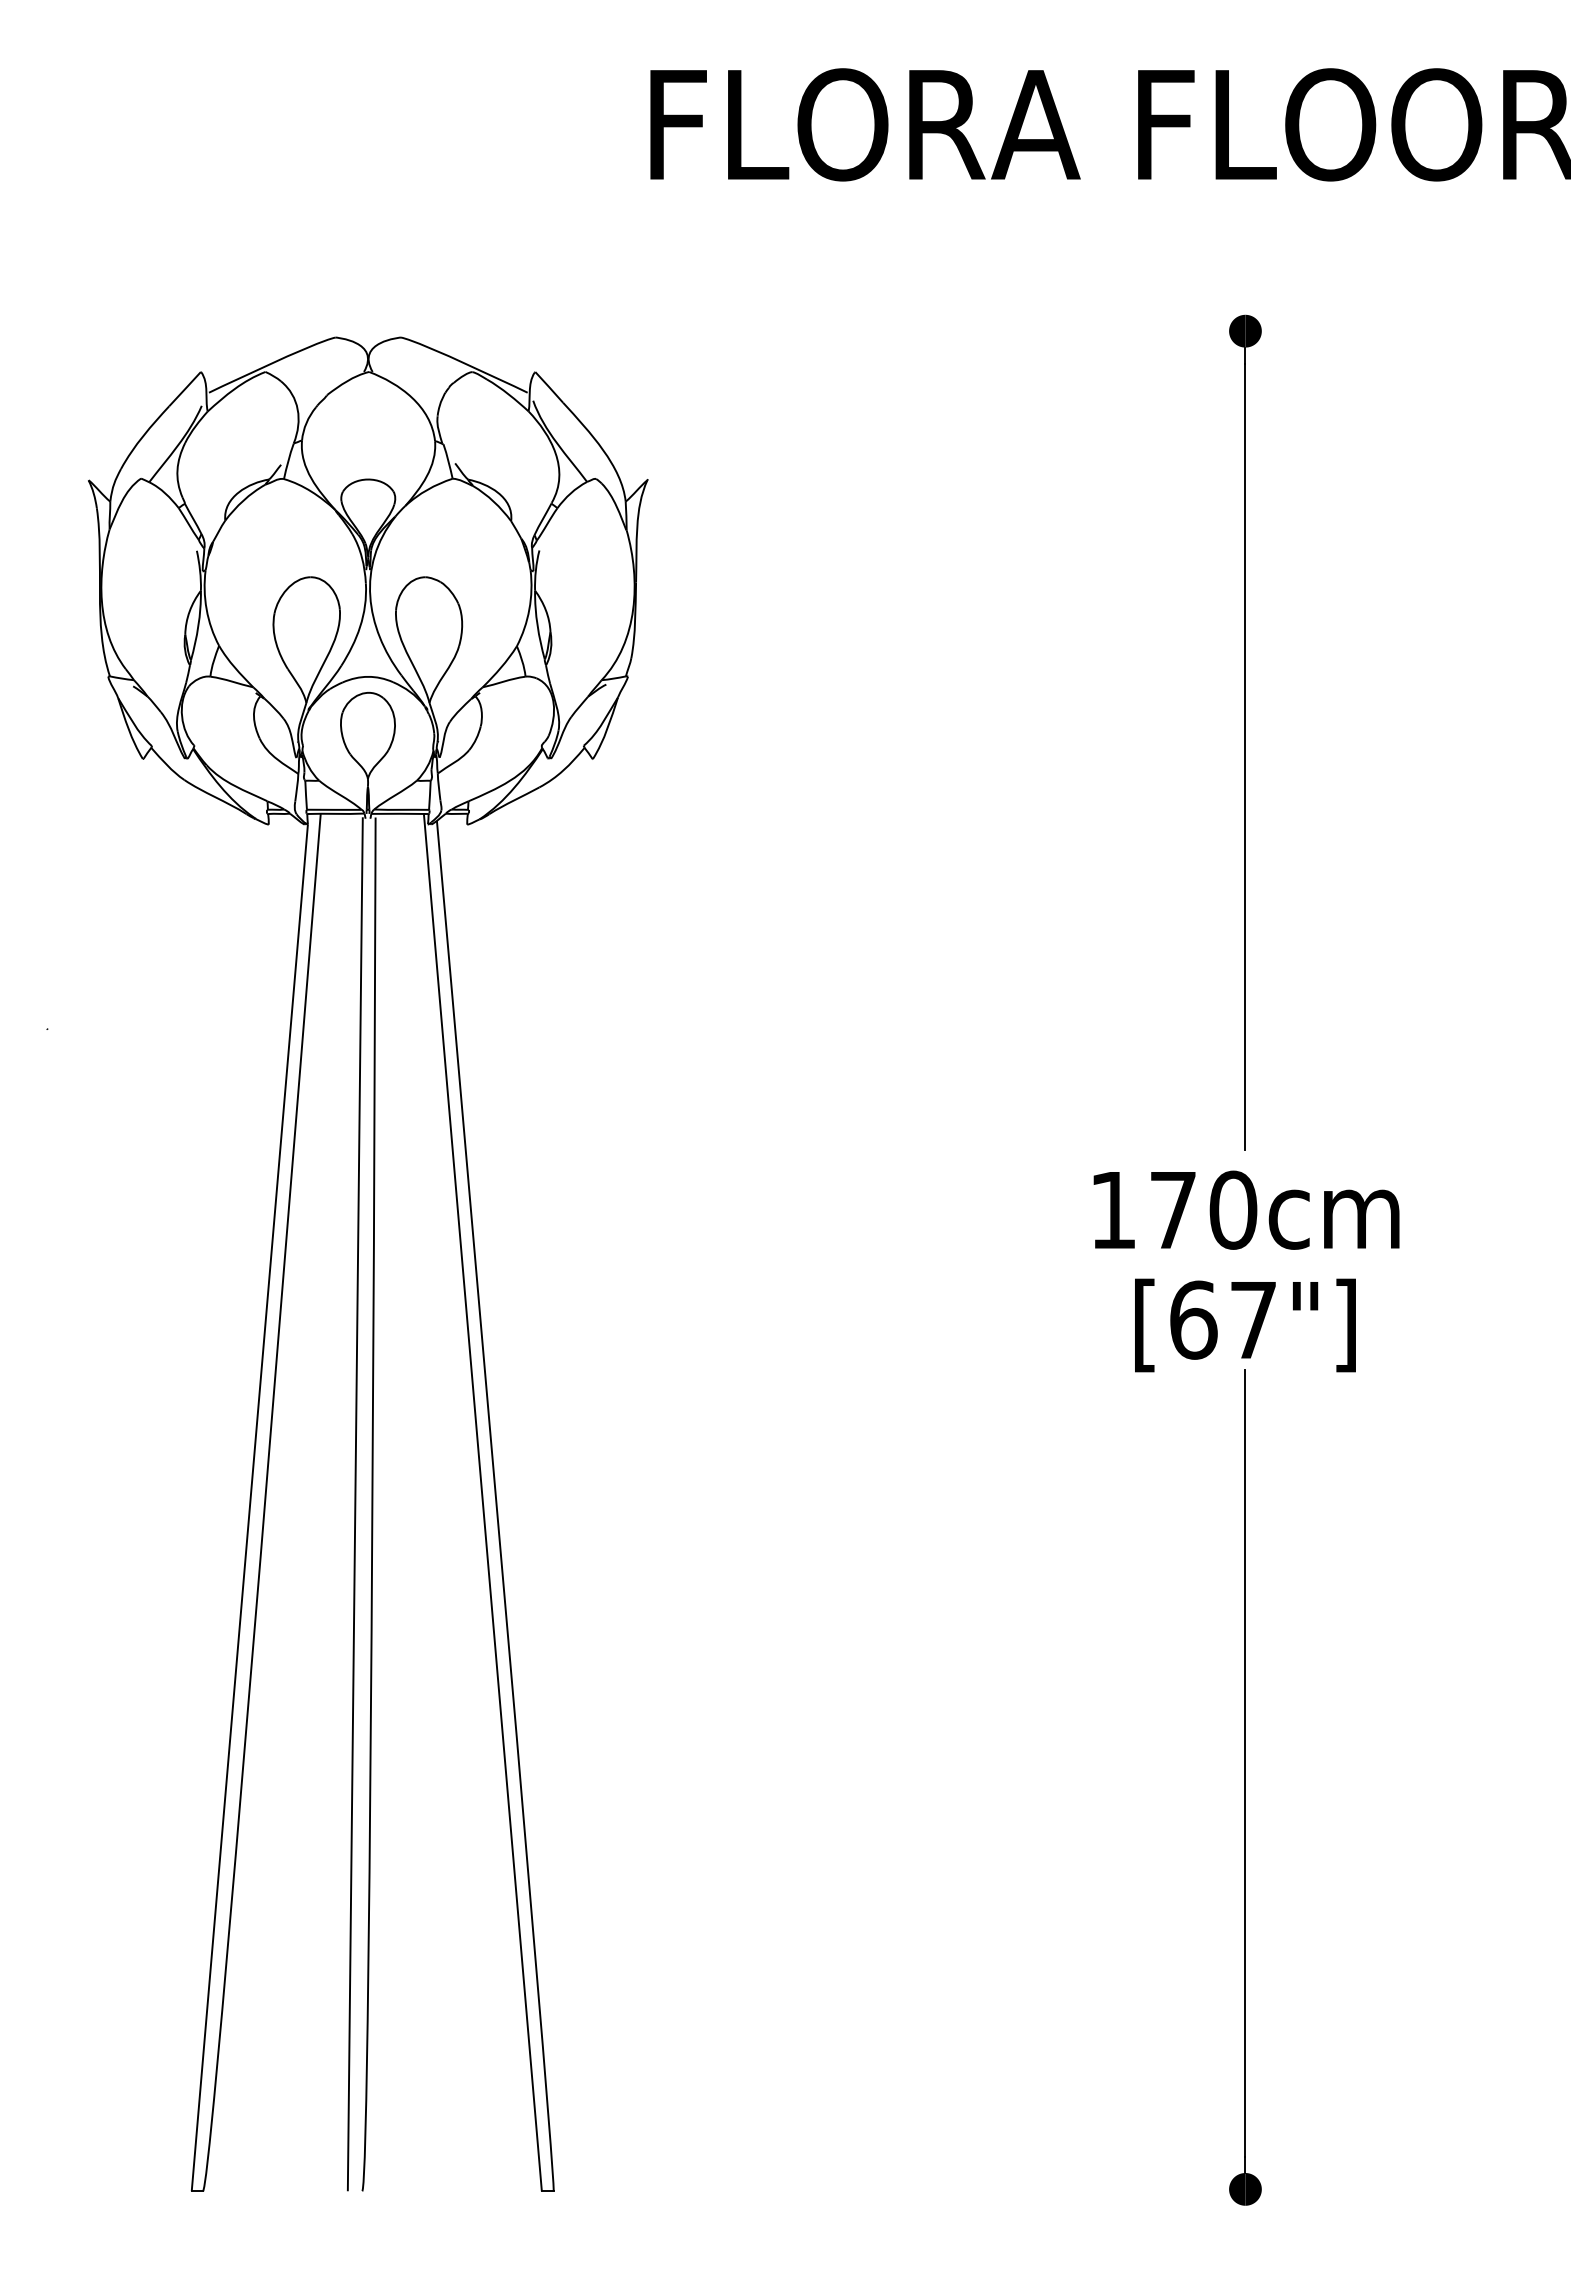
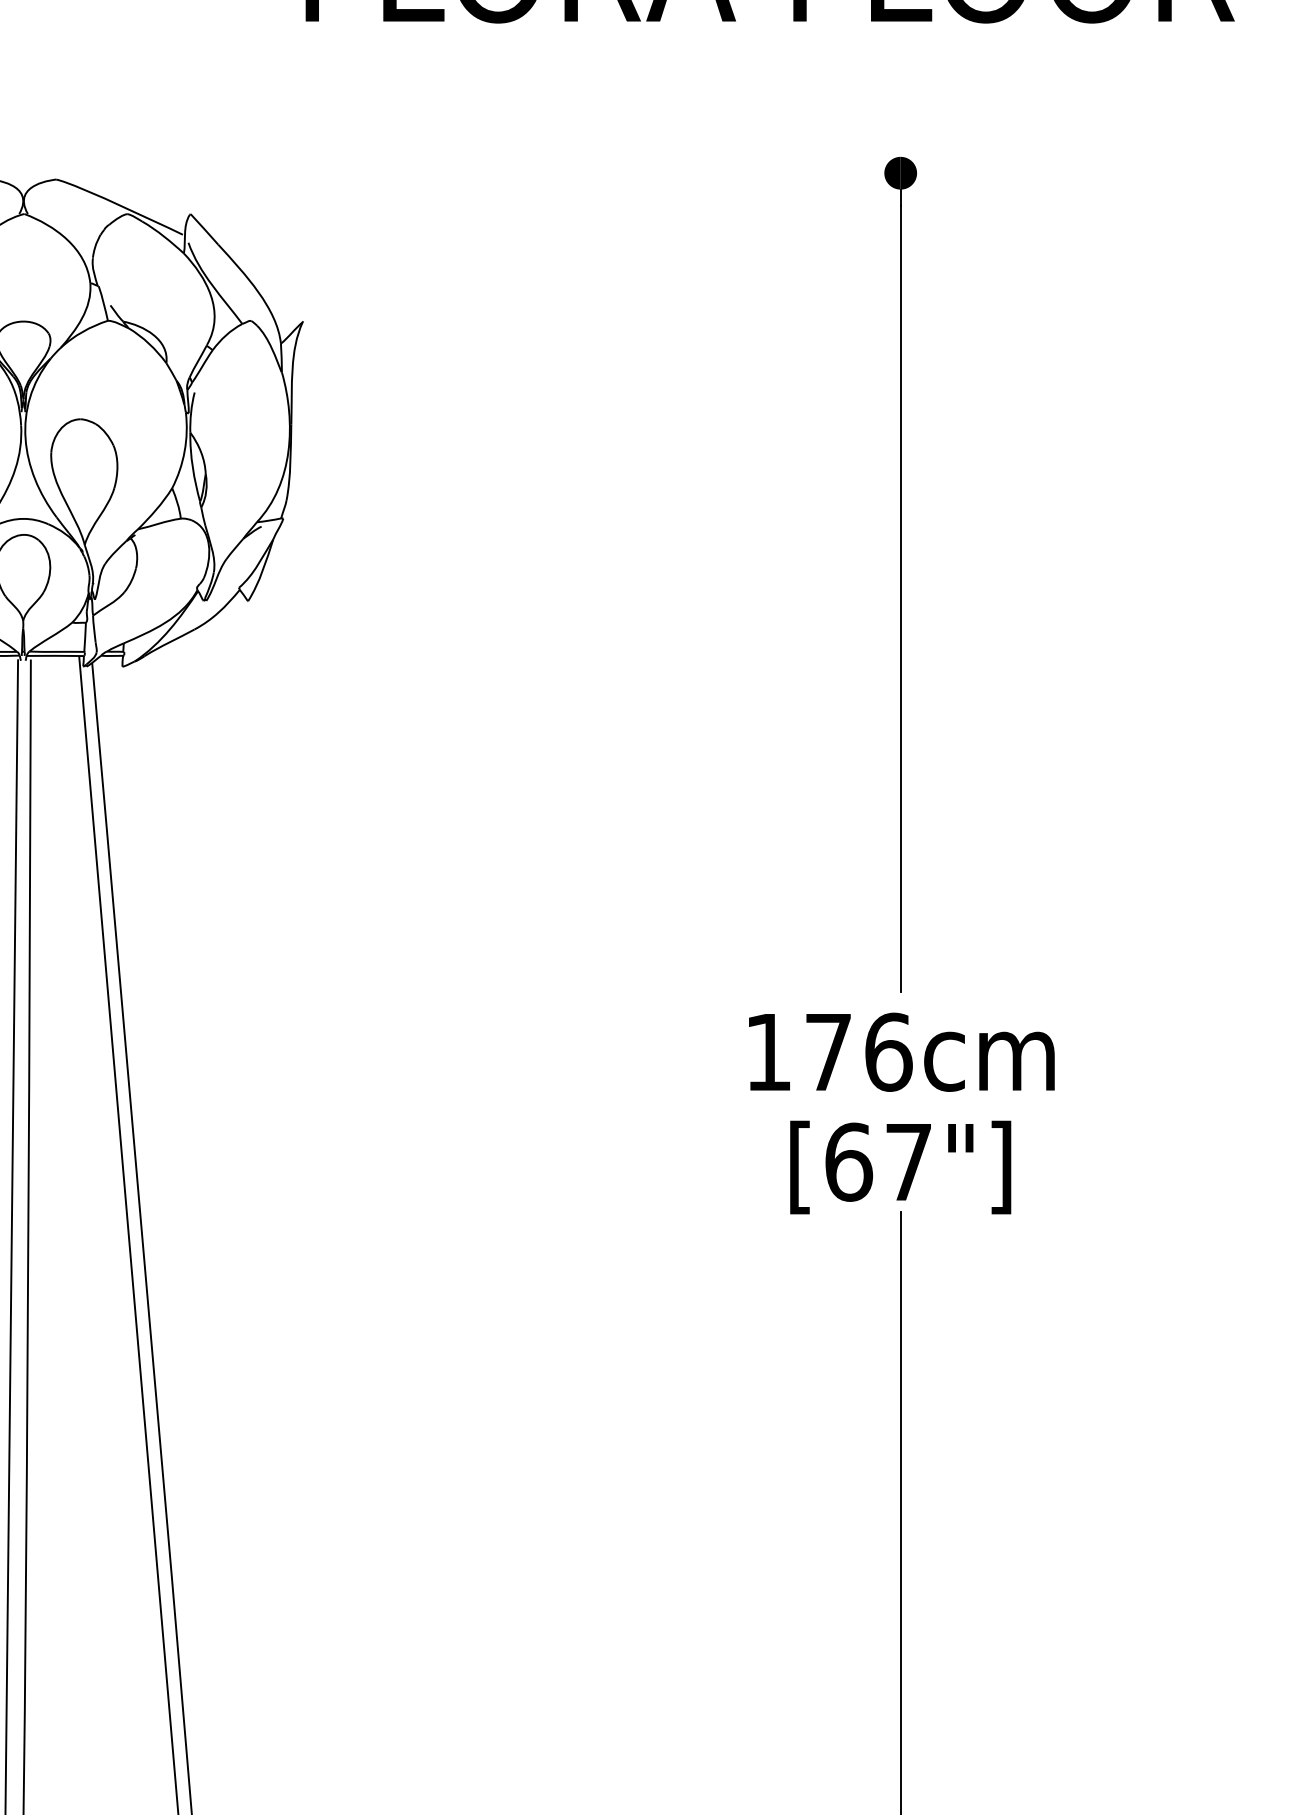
text: (1233, 1209) -> (888, 1051), 170cm -> 176cm

